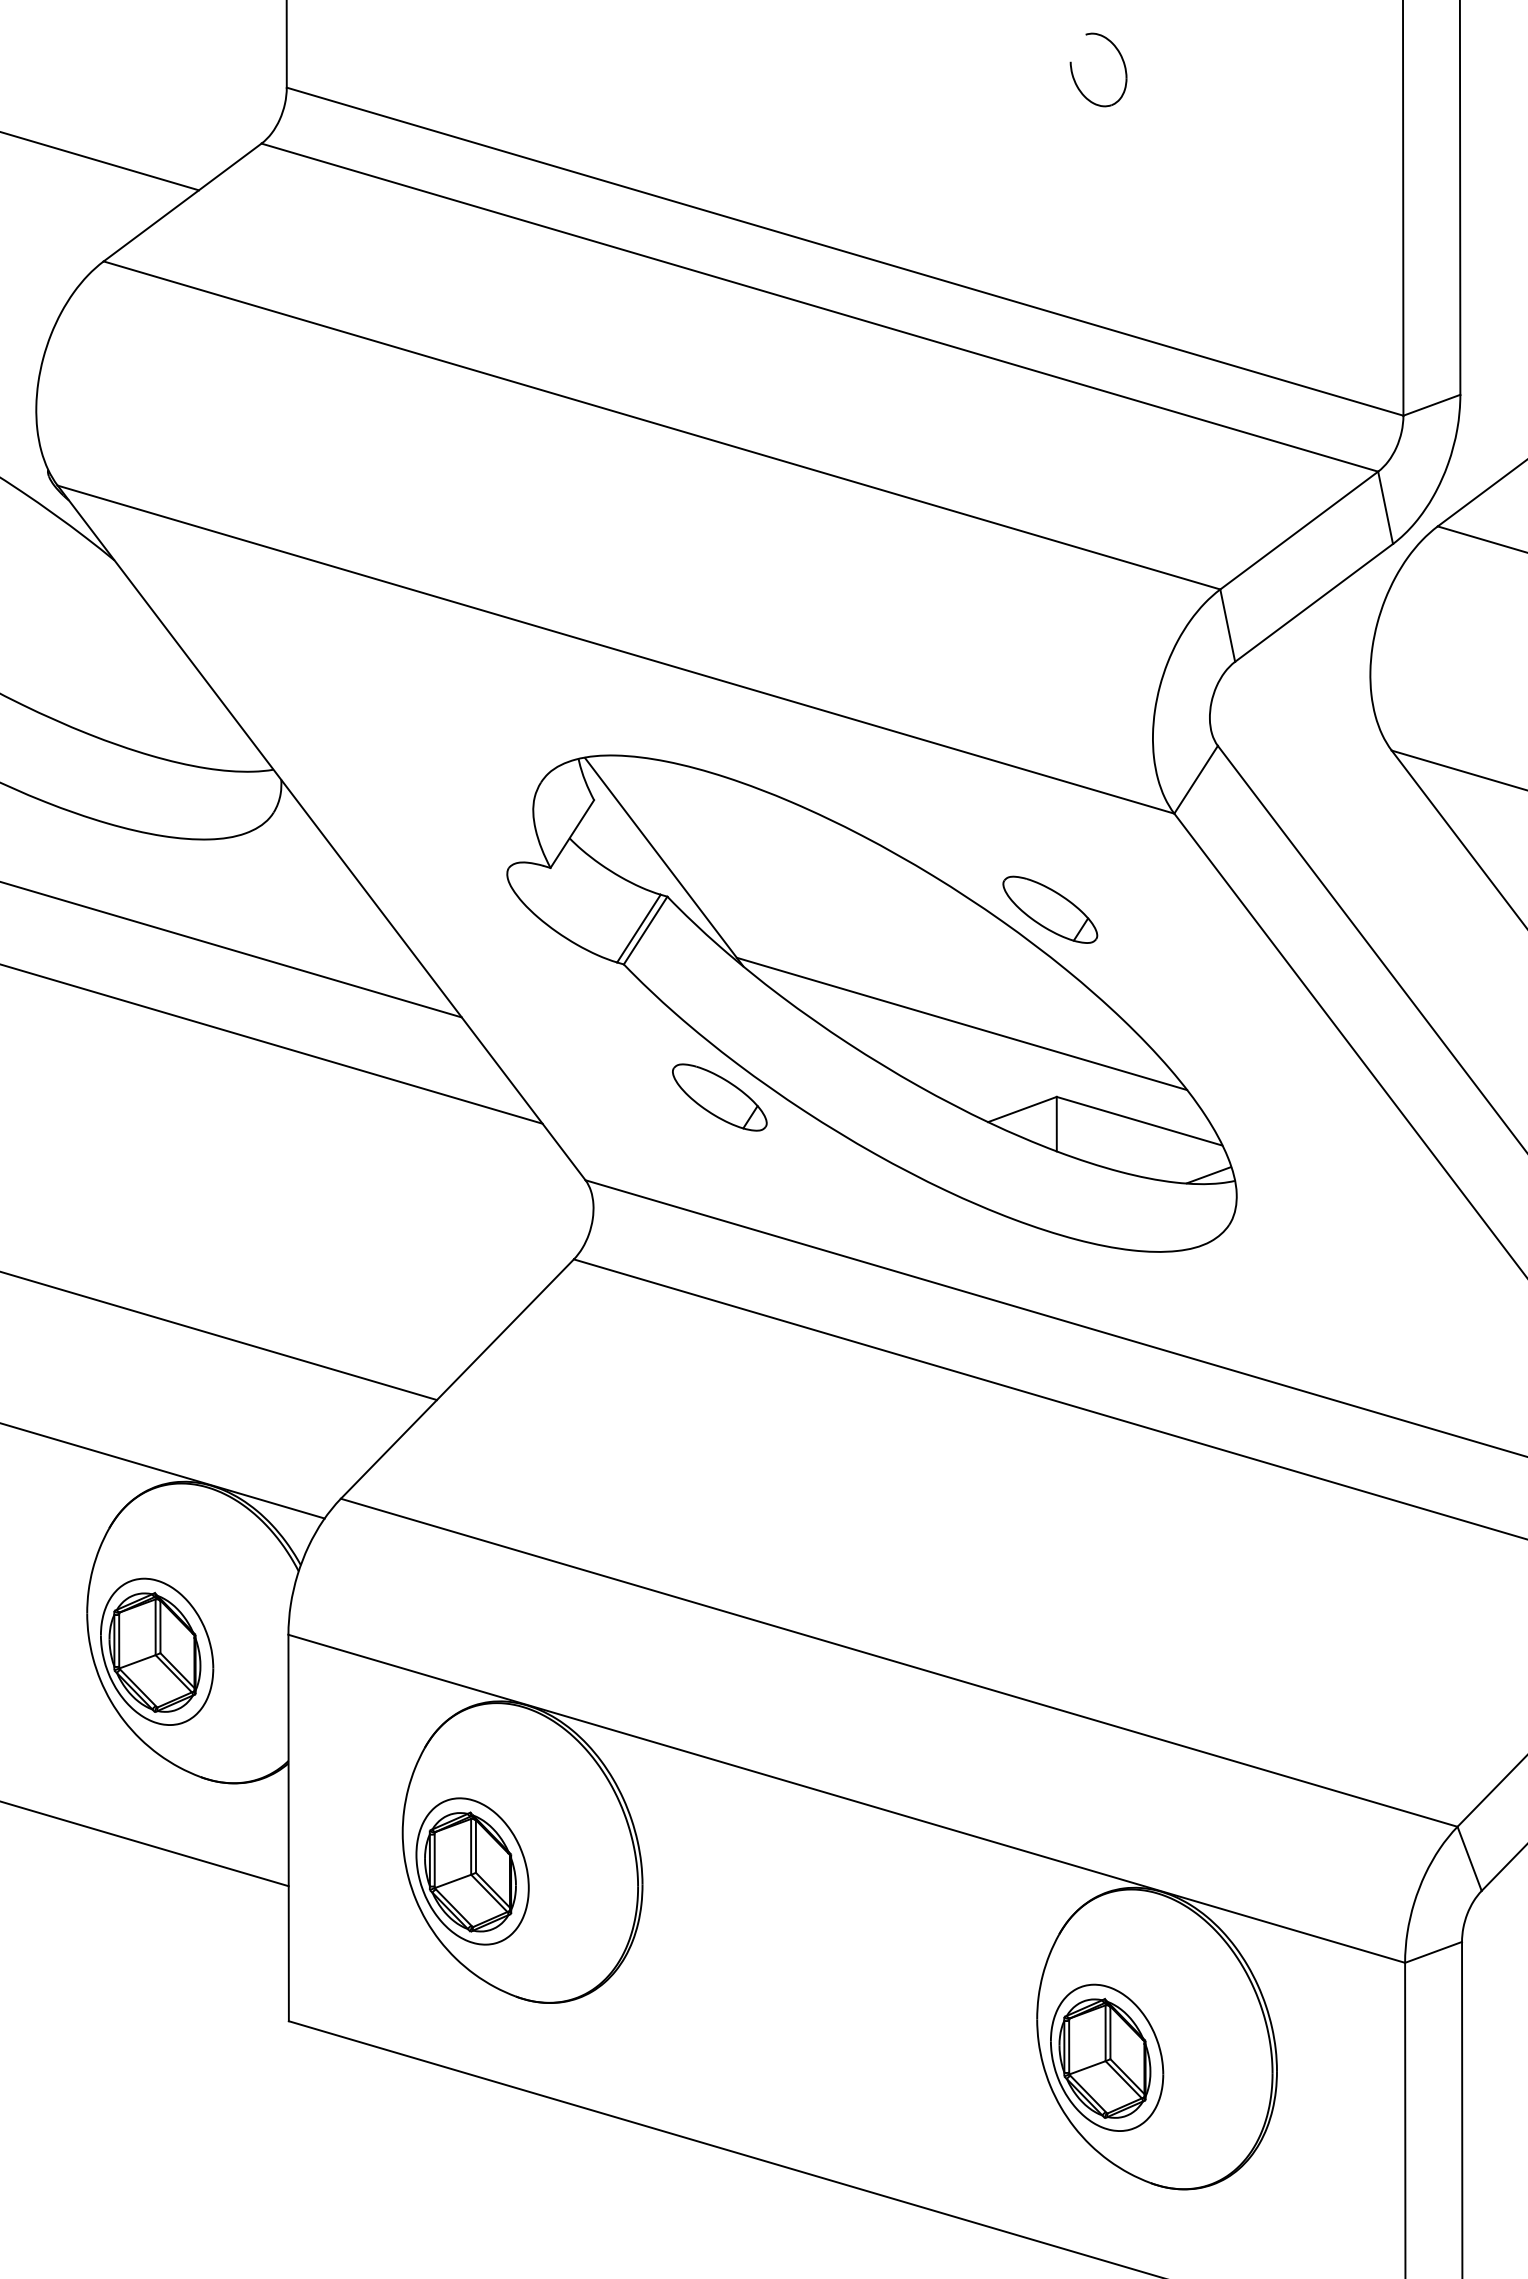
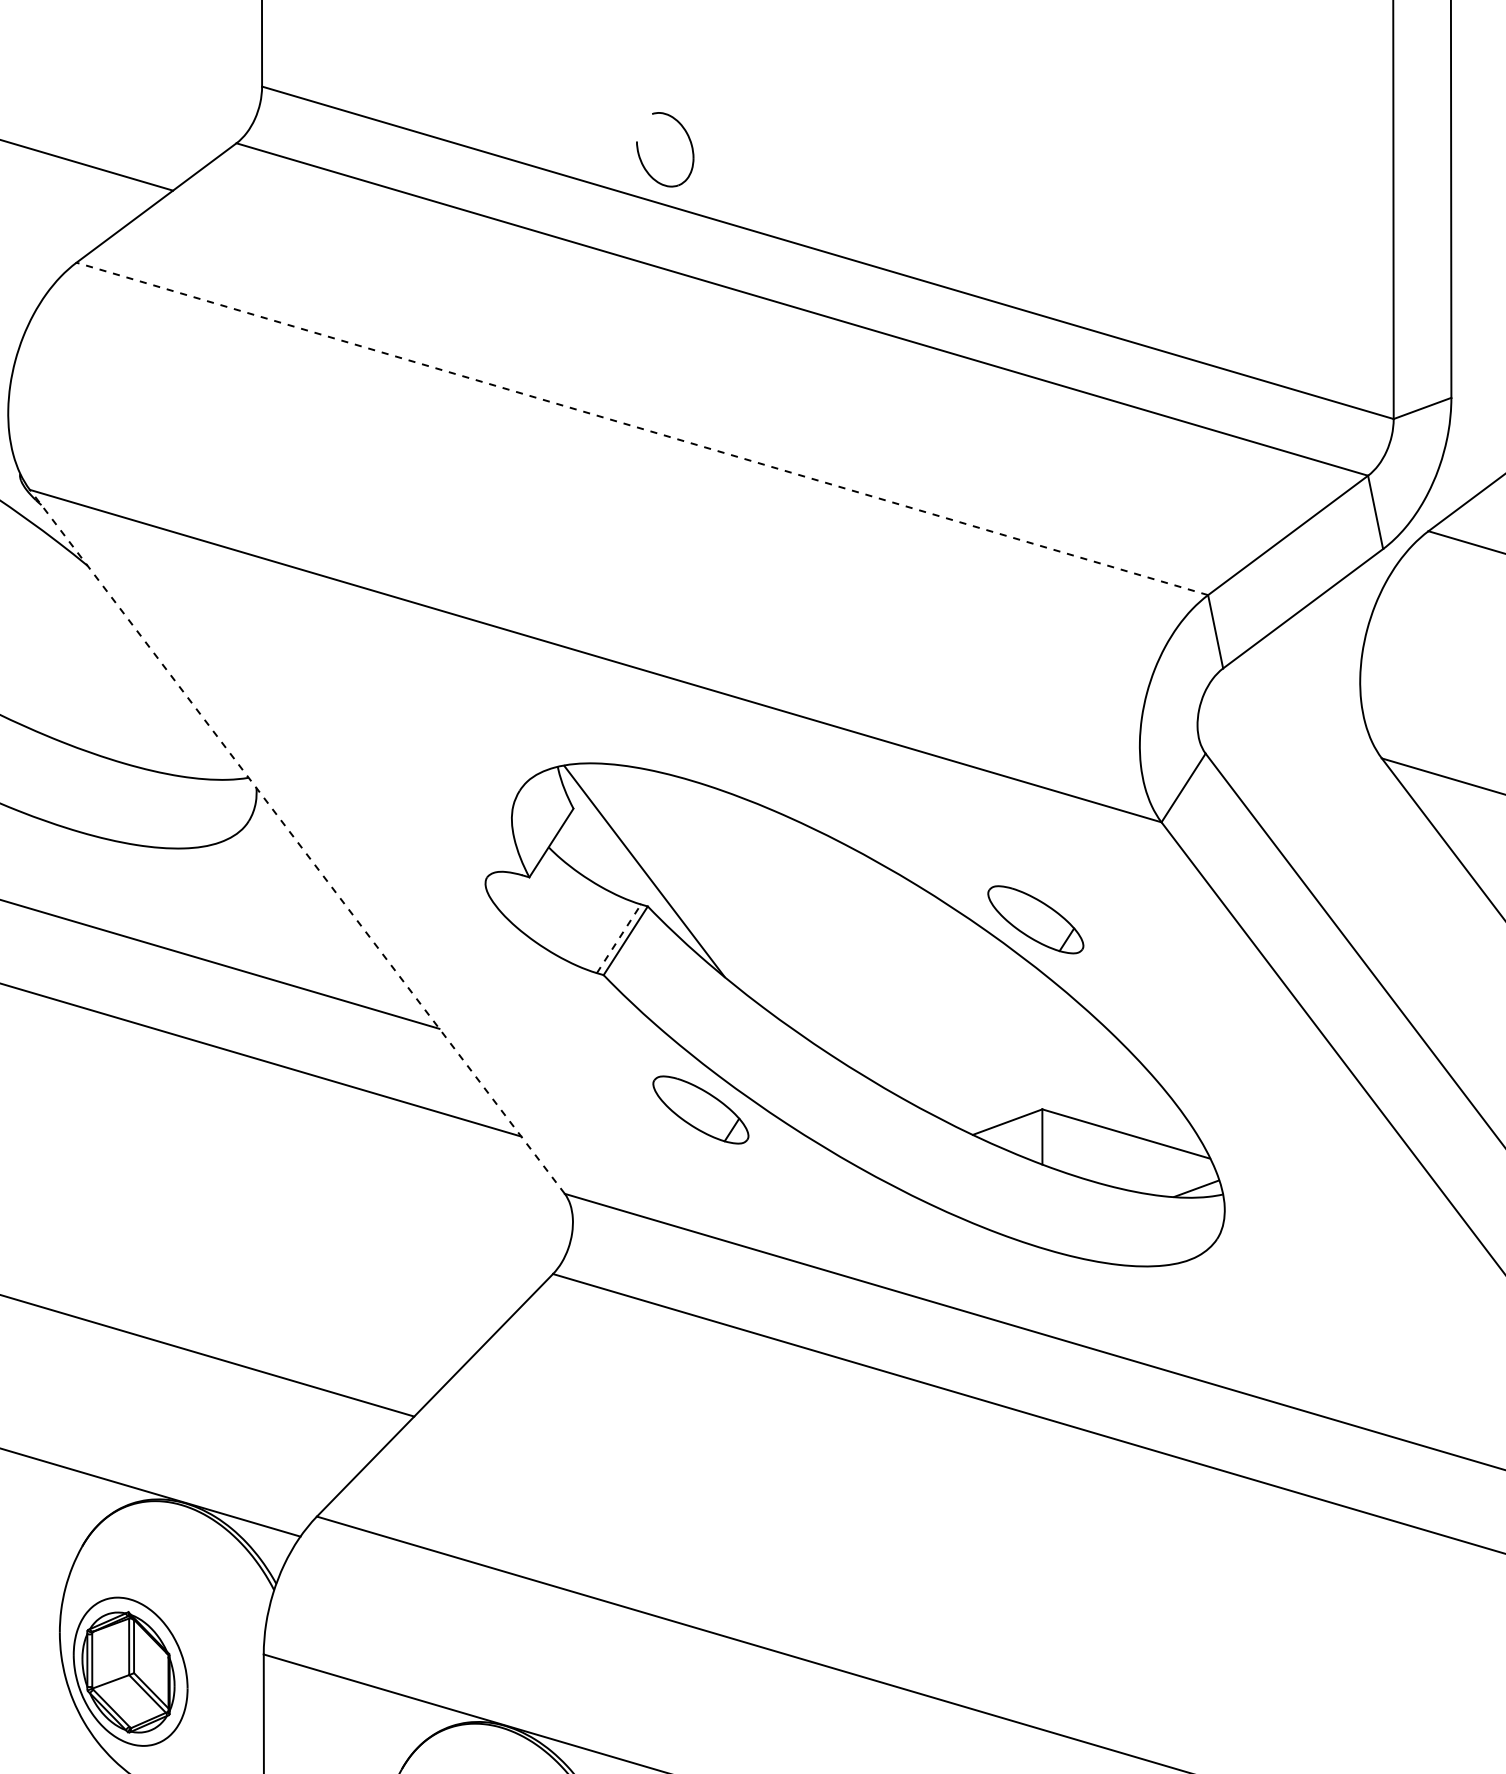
part: (1121, 59) -> (688, 139), moved
line: (662, 425) -> (642, 428), solid -> dashed
line: (321, 832) -> (297, 841), solid -> dashed
line: (639, 928) -> (619, 938), solid -> dashed
line: (961, 1023) -> (945, 1034), removed

